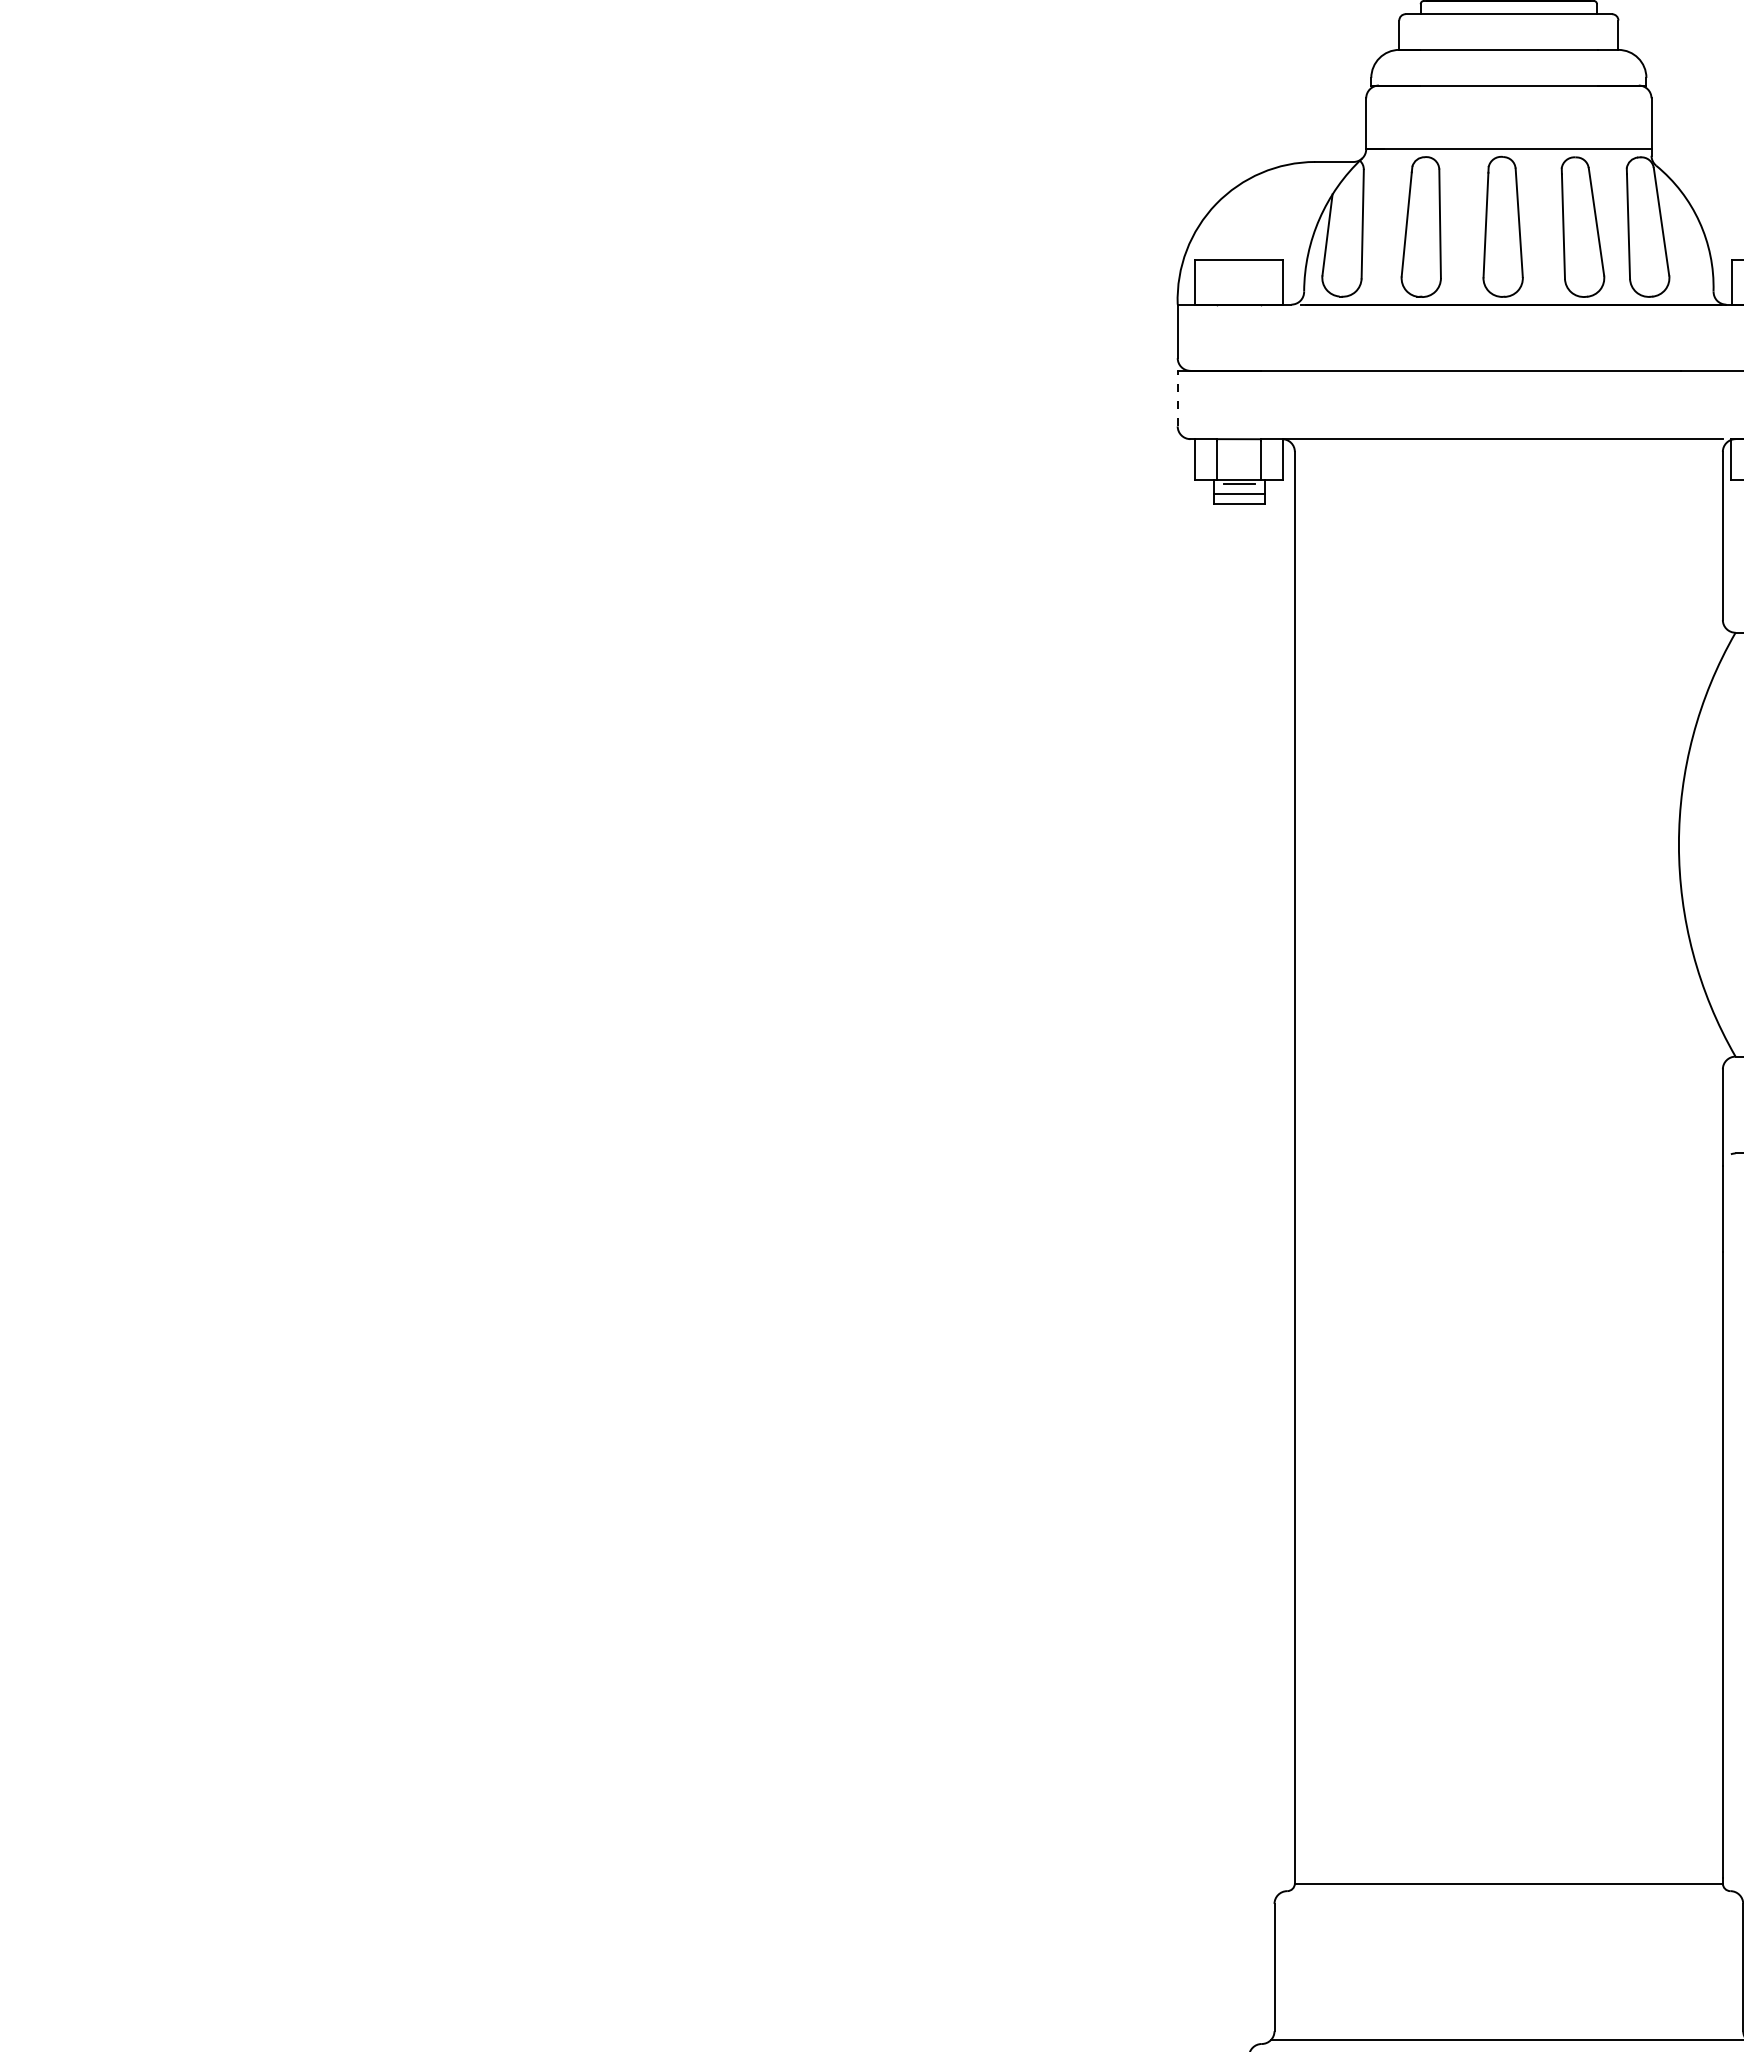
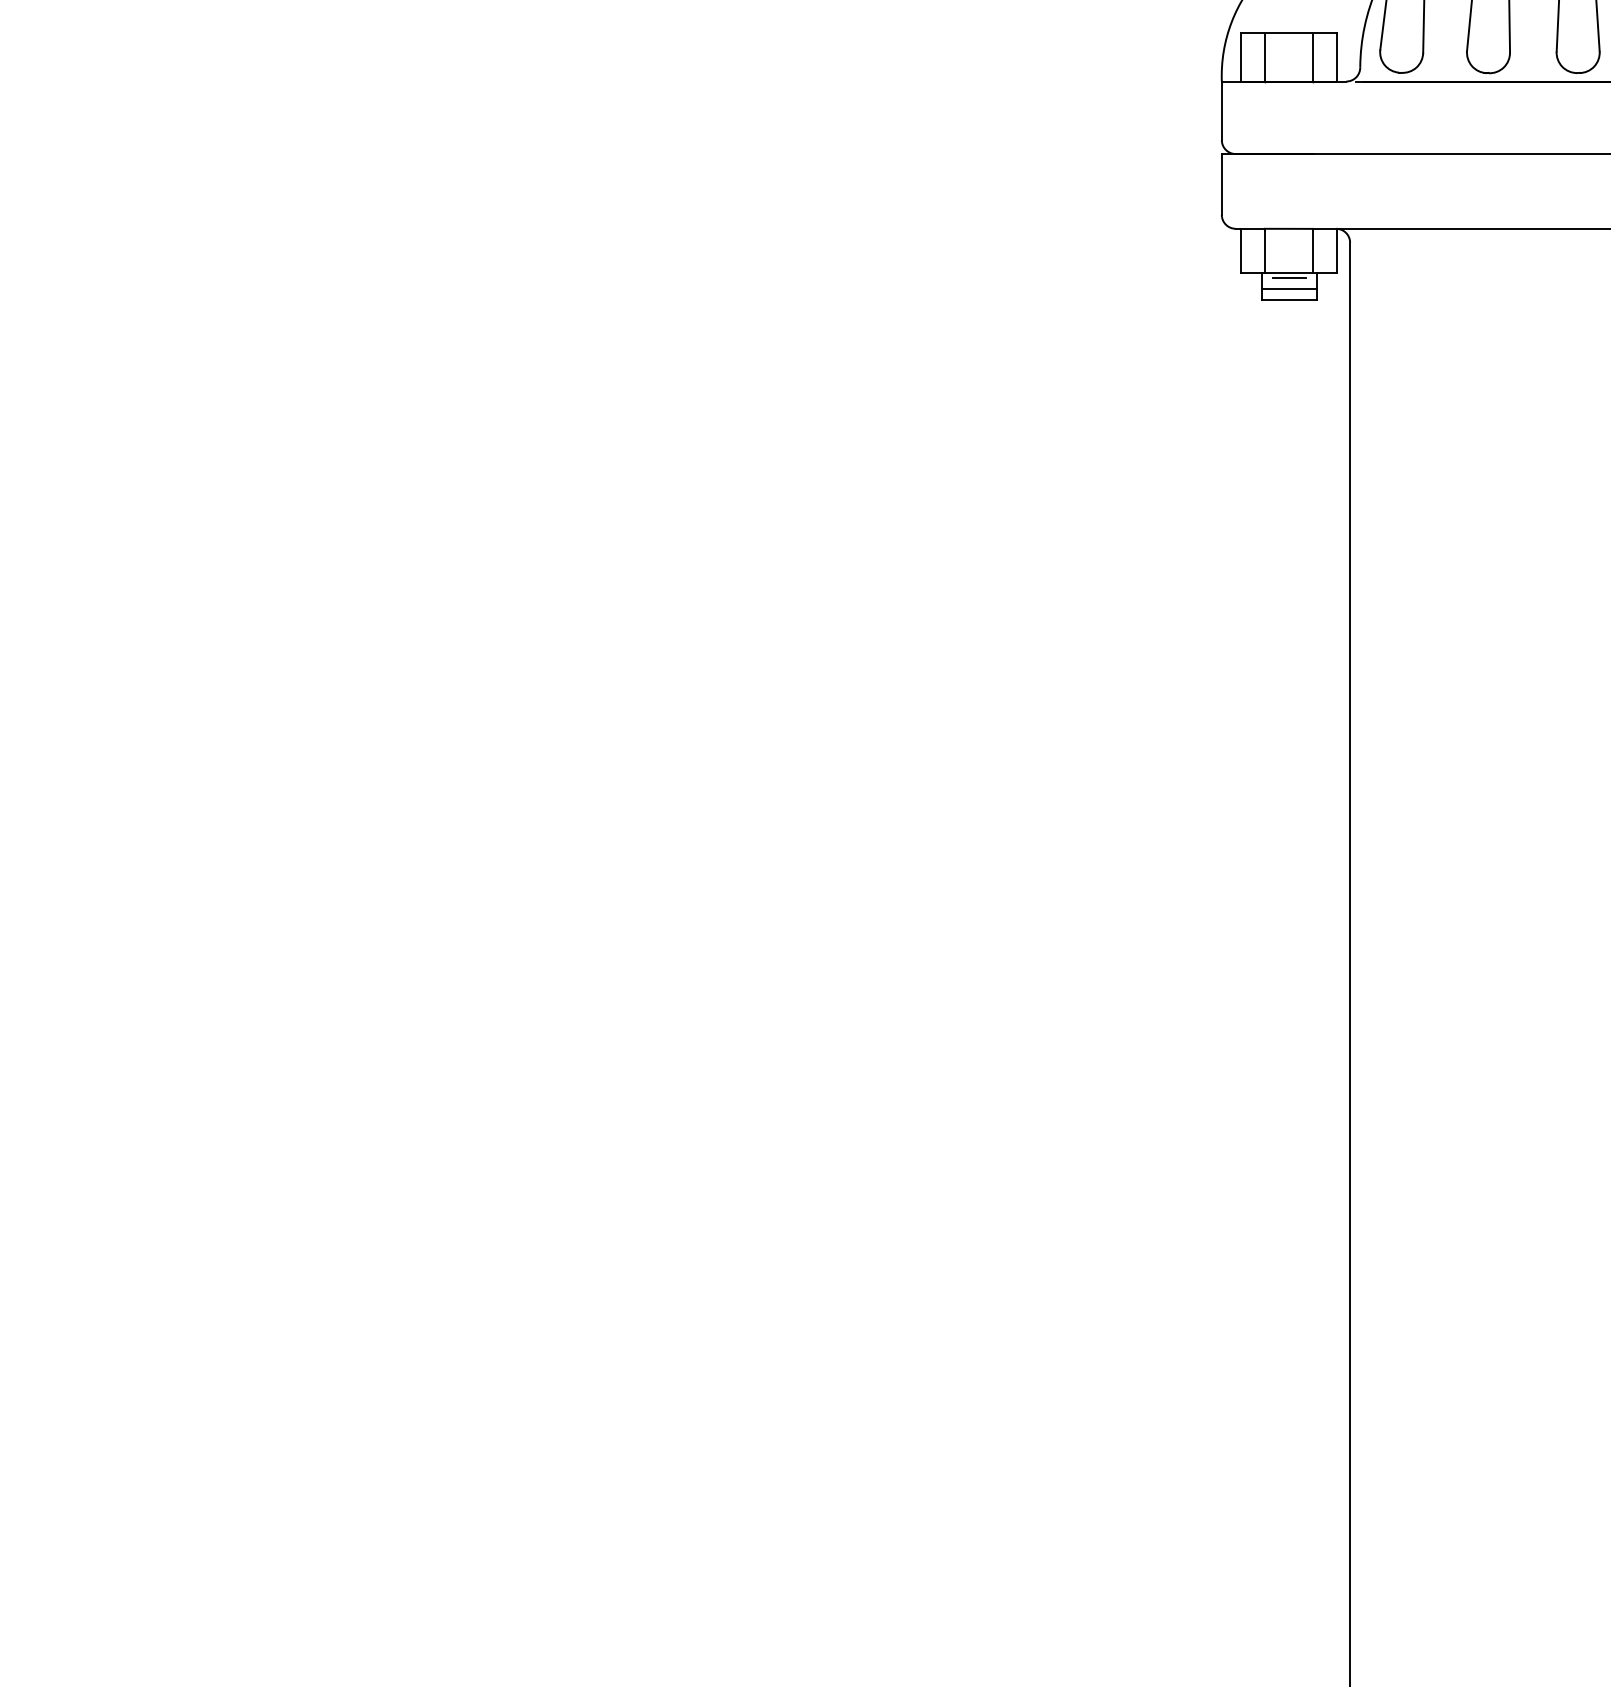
line: (1217, 282) -> (1265, 57), added
line: (1260, 282) -> (1312, 57), added
line: (1177, 398) -> (1221, 184), dashed -> solid

